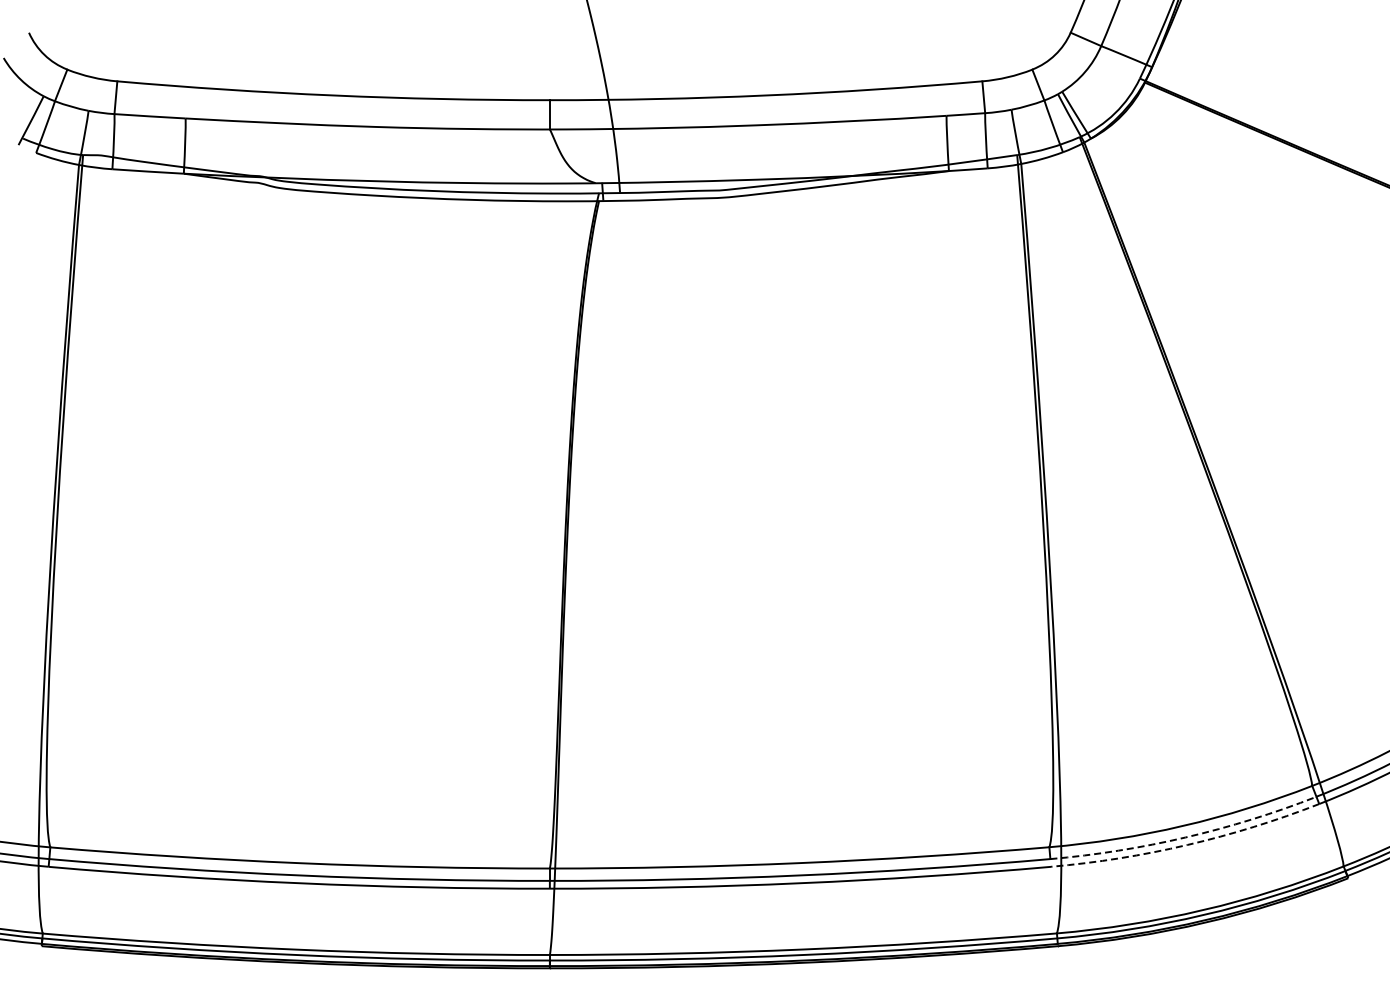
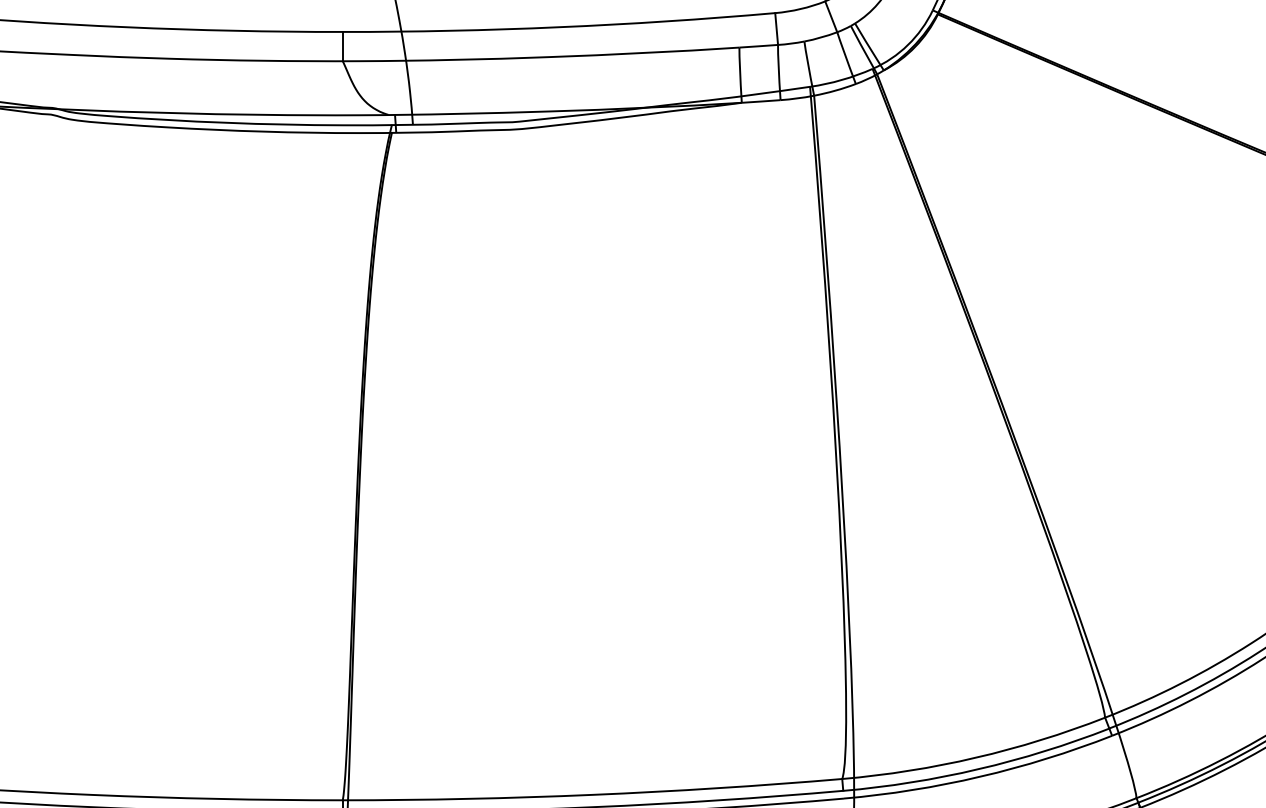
arc: (1185, 837) -> (978, 769), dashed -> solid
arc: (1187, 844) -> (980, 776), dashed -> solid

